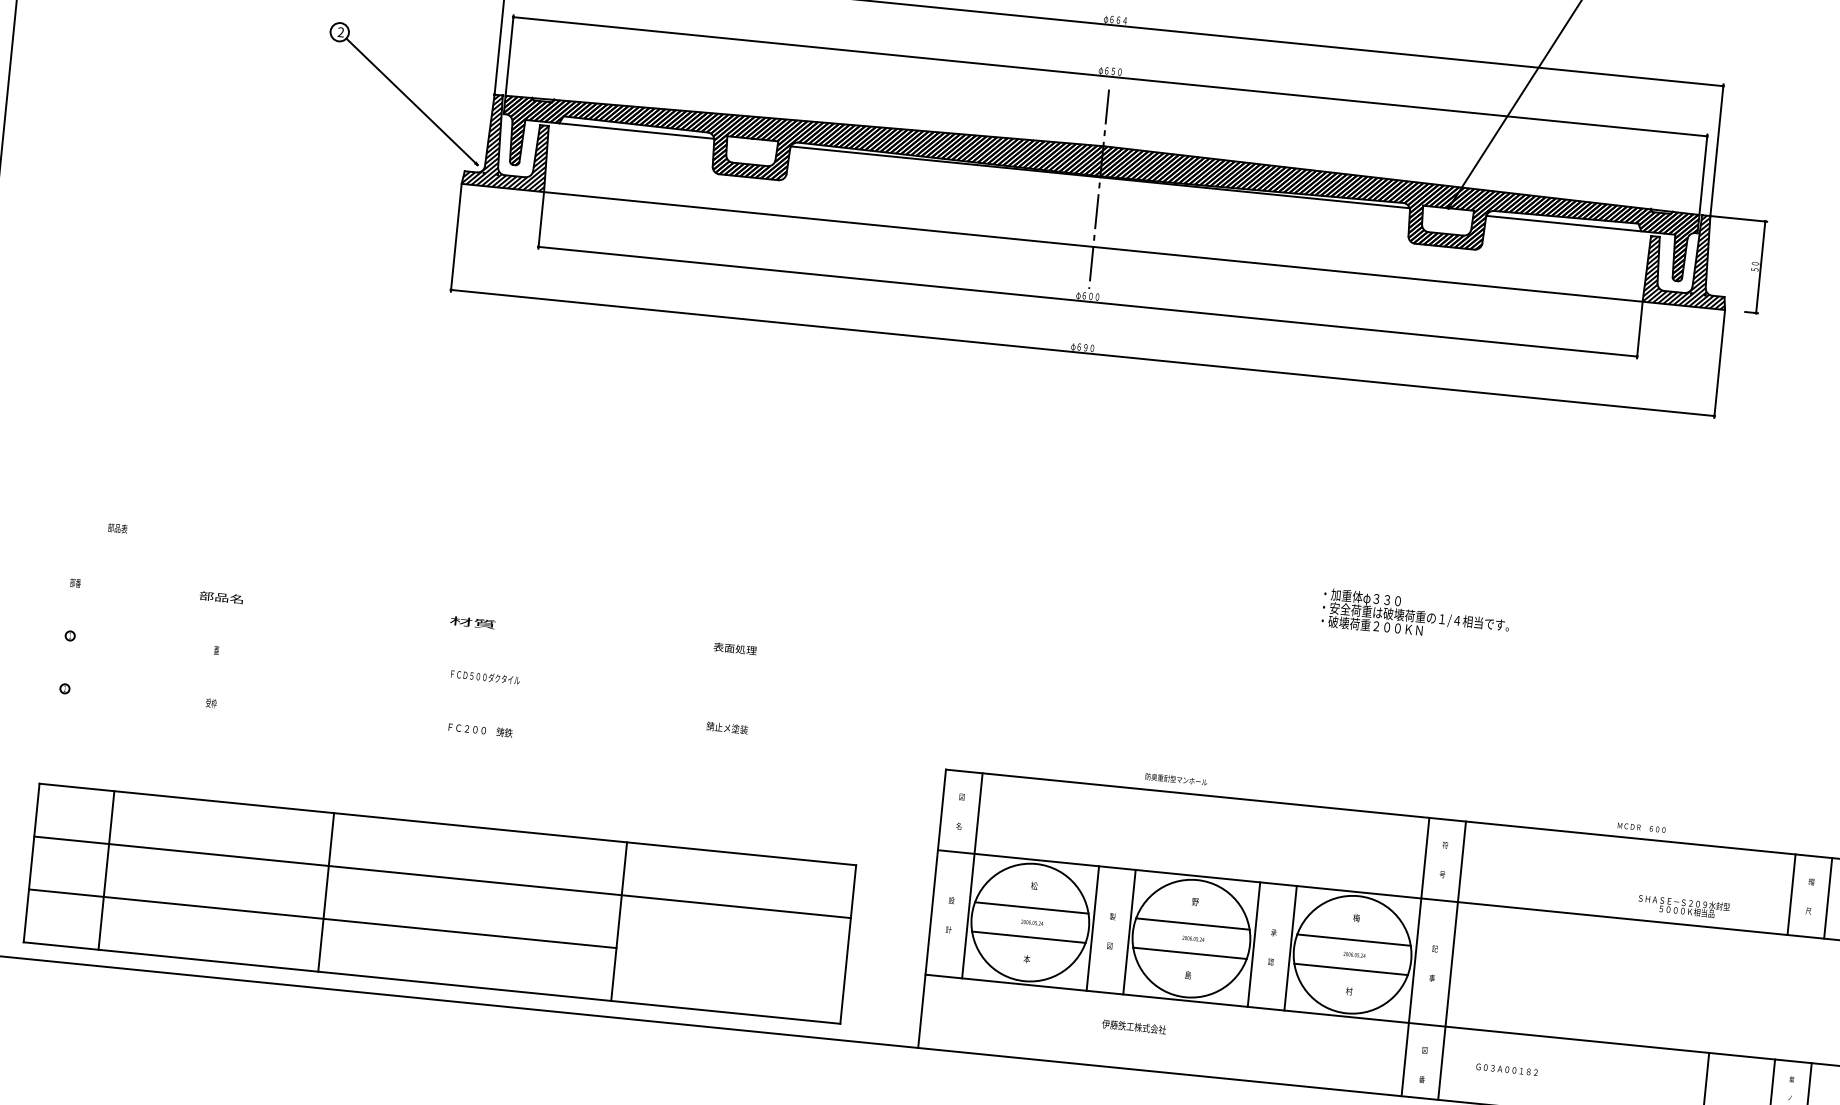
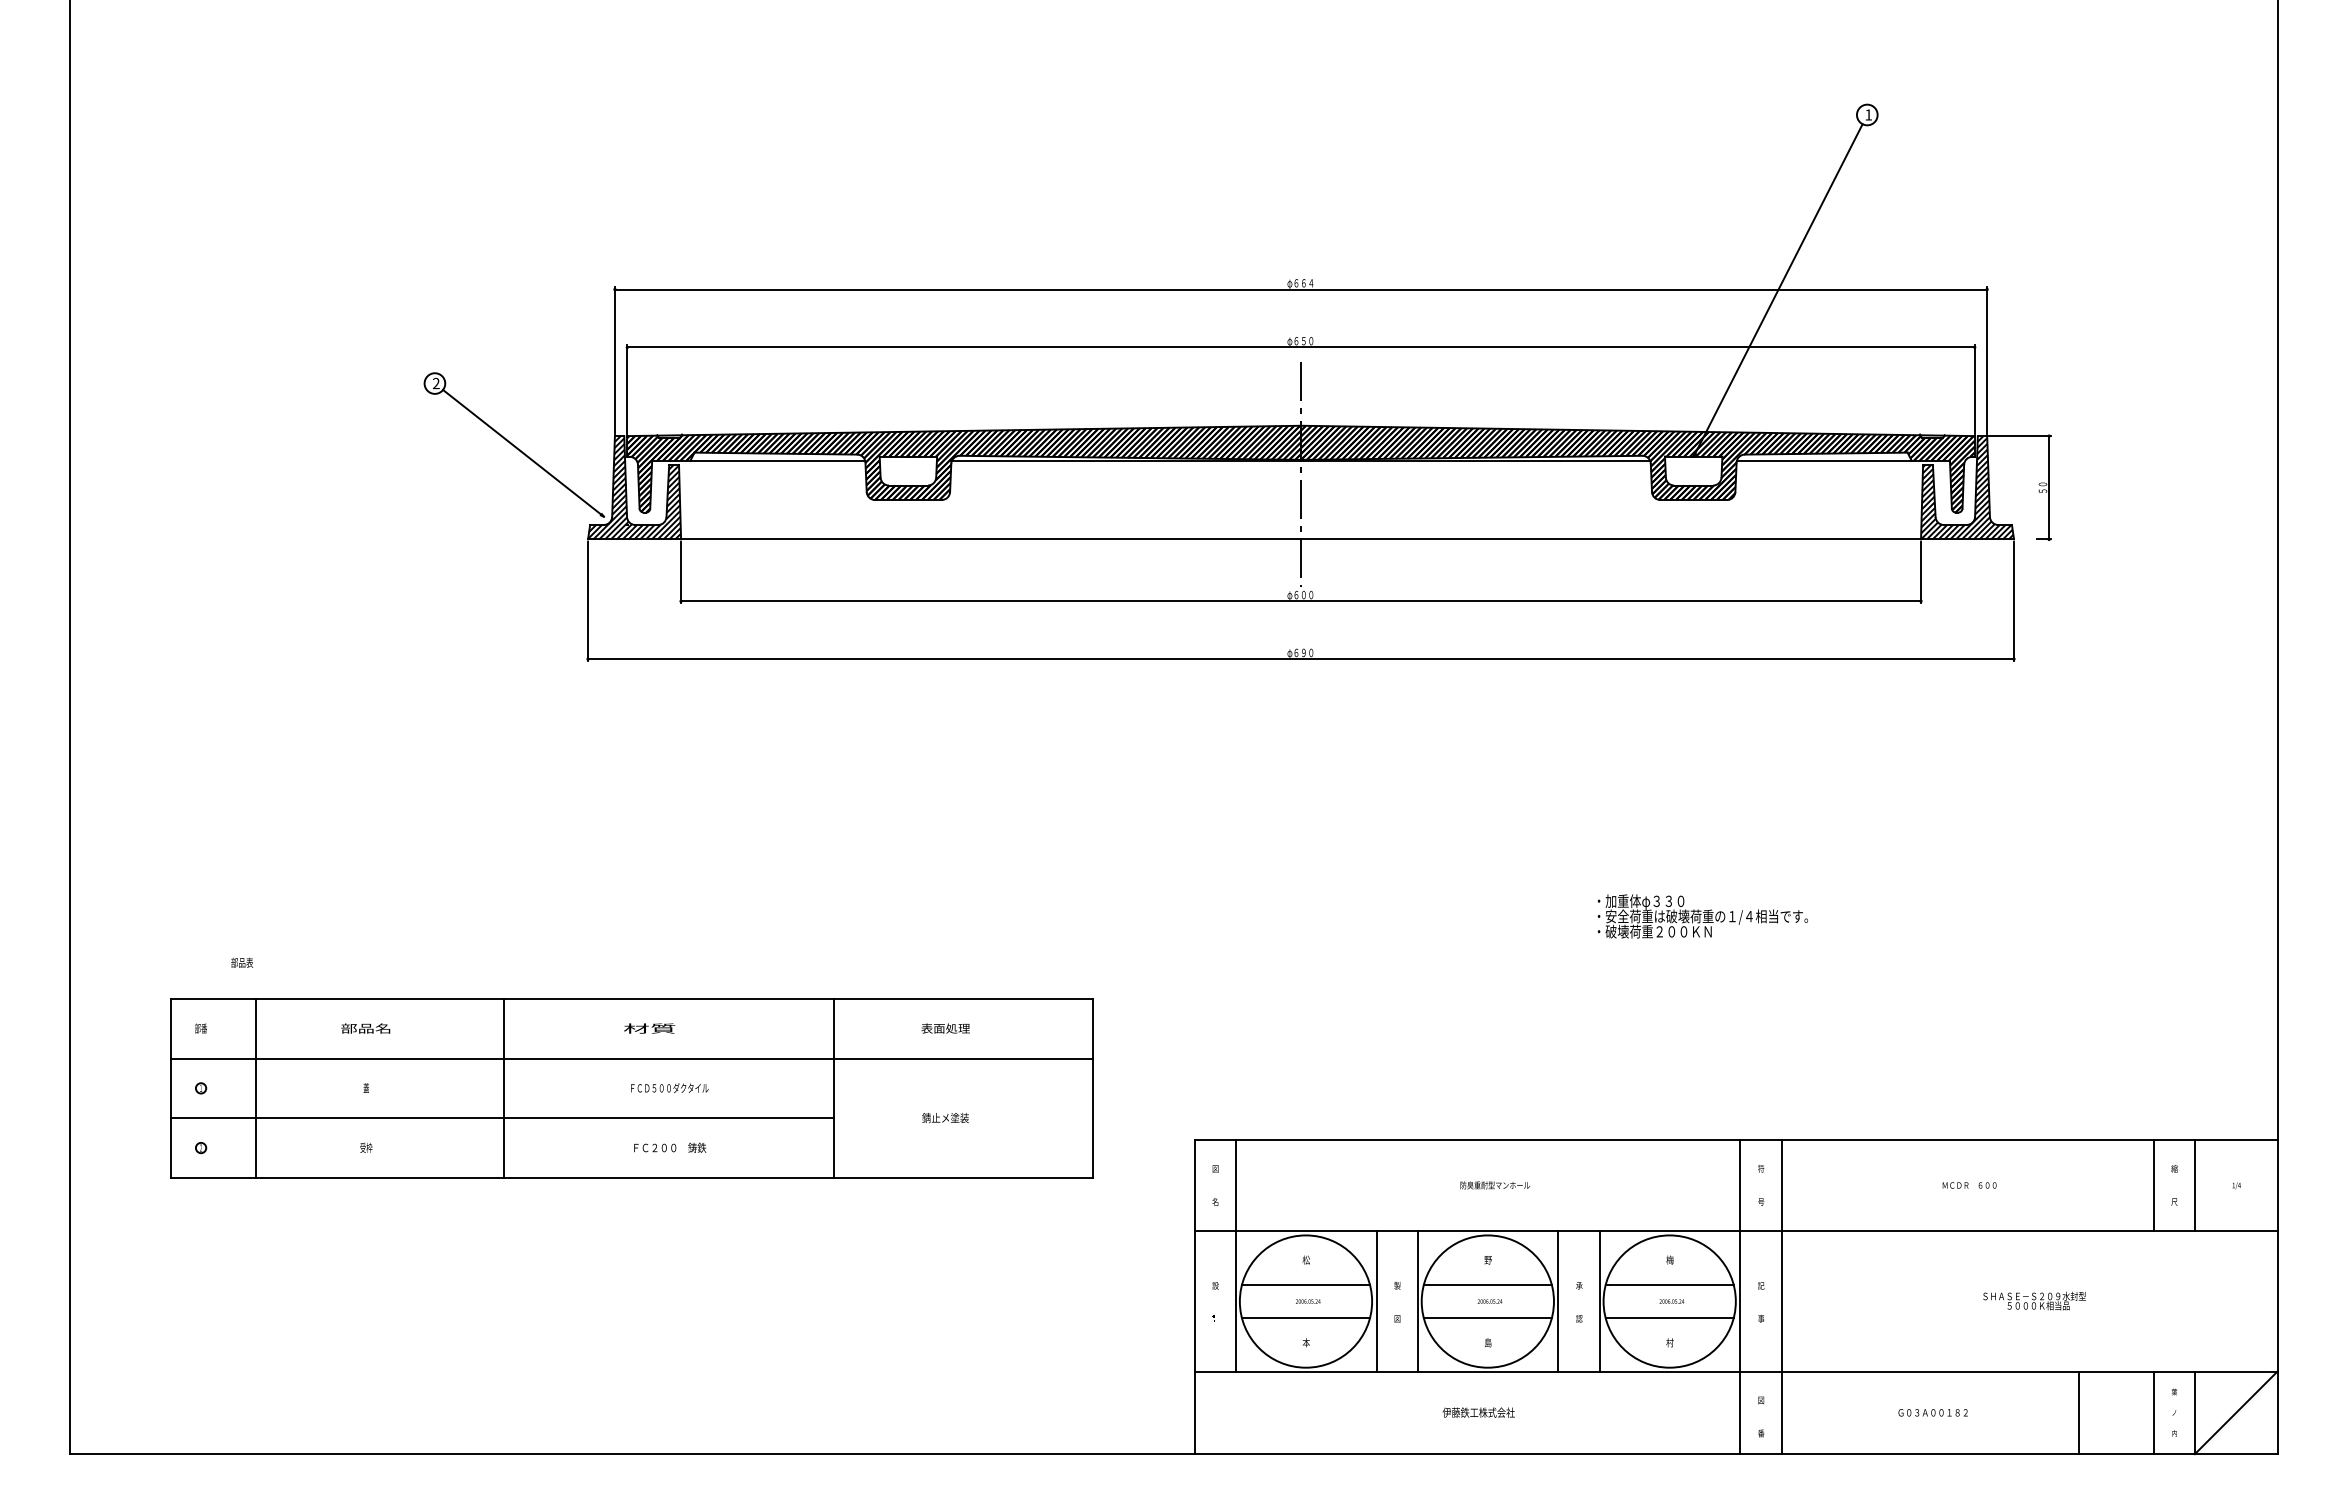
text: (1175, 779) -> (1494, 1185), moved
text: (1641, 827) -> (1969, 1185), moved
part: (439, 903) -> (631, 1088), moved
text: (1683, 906) -> (2034, 1300), moved
text: (1134, 1026) -> (1478, 1412), moved
text: (1506, 1069) -> (1932, 1412), moved

